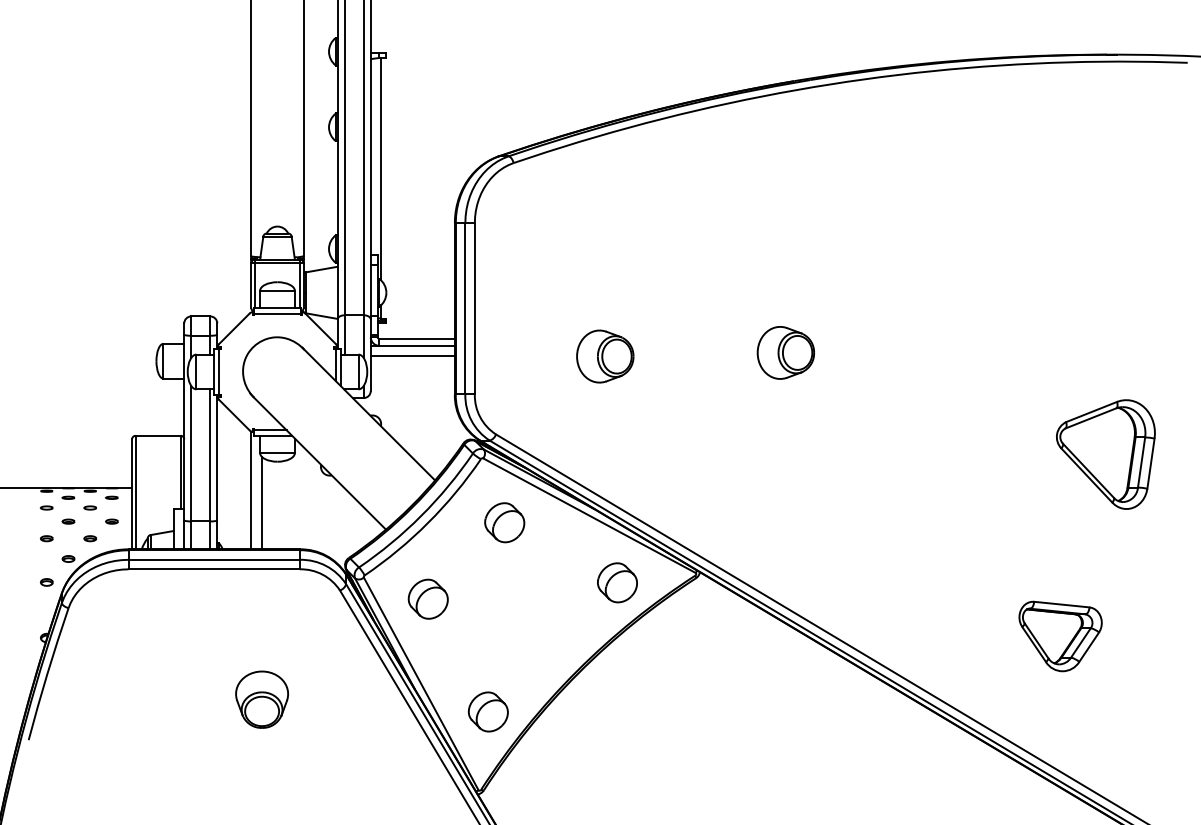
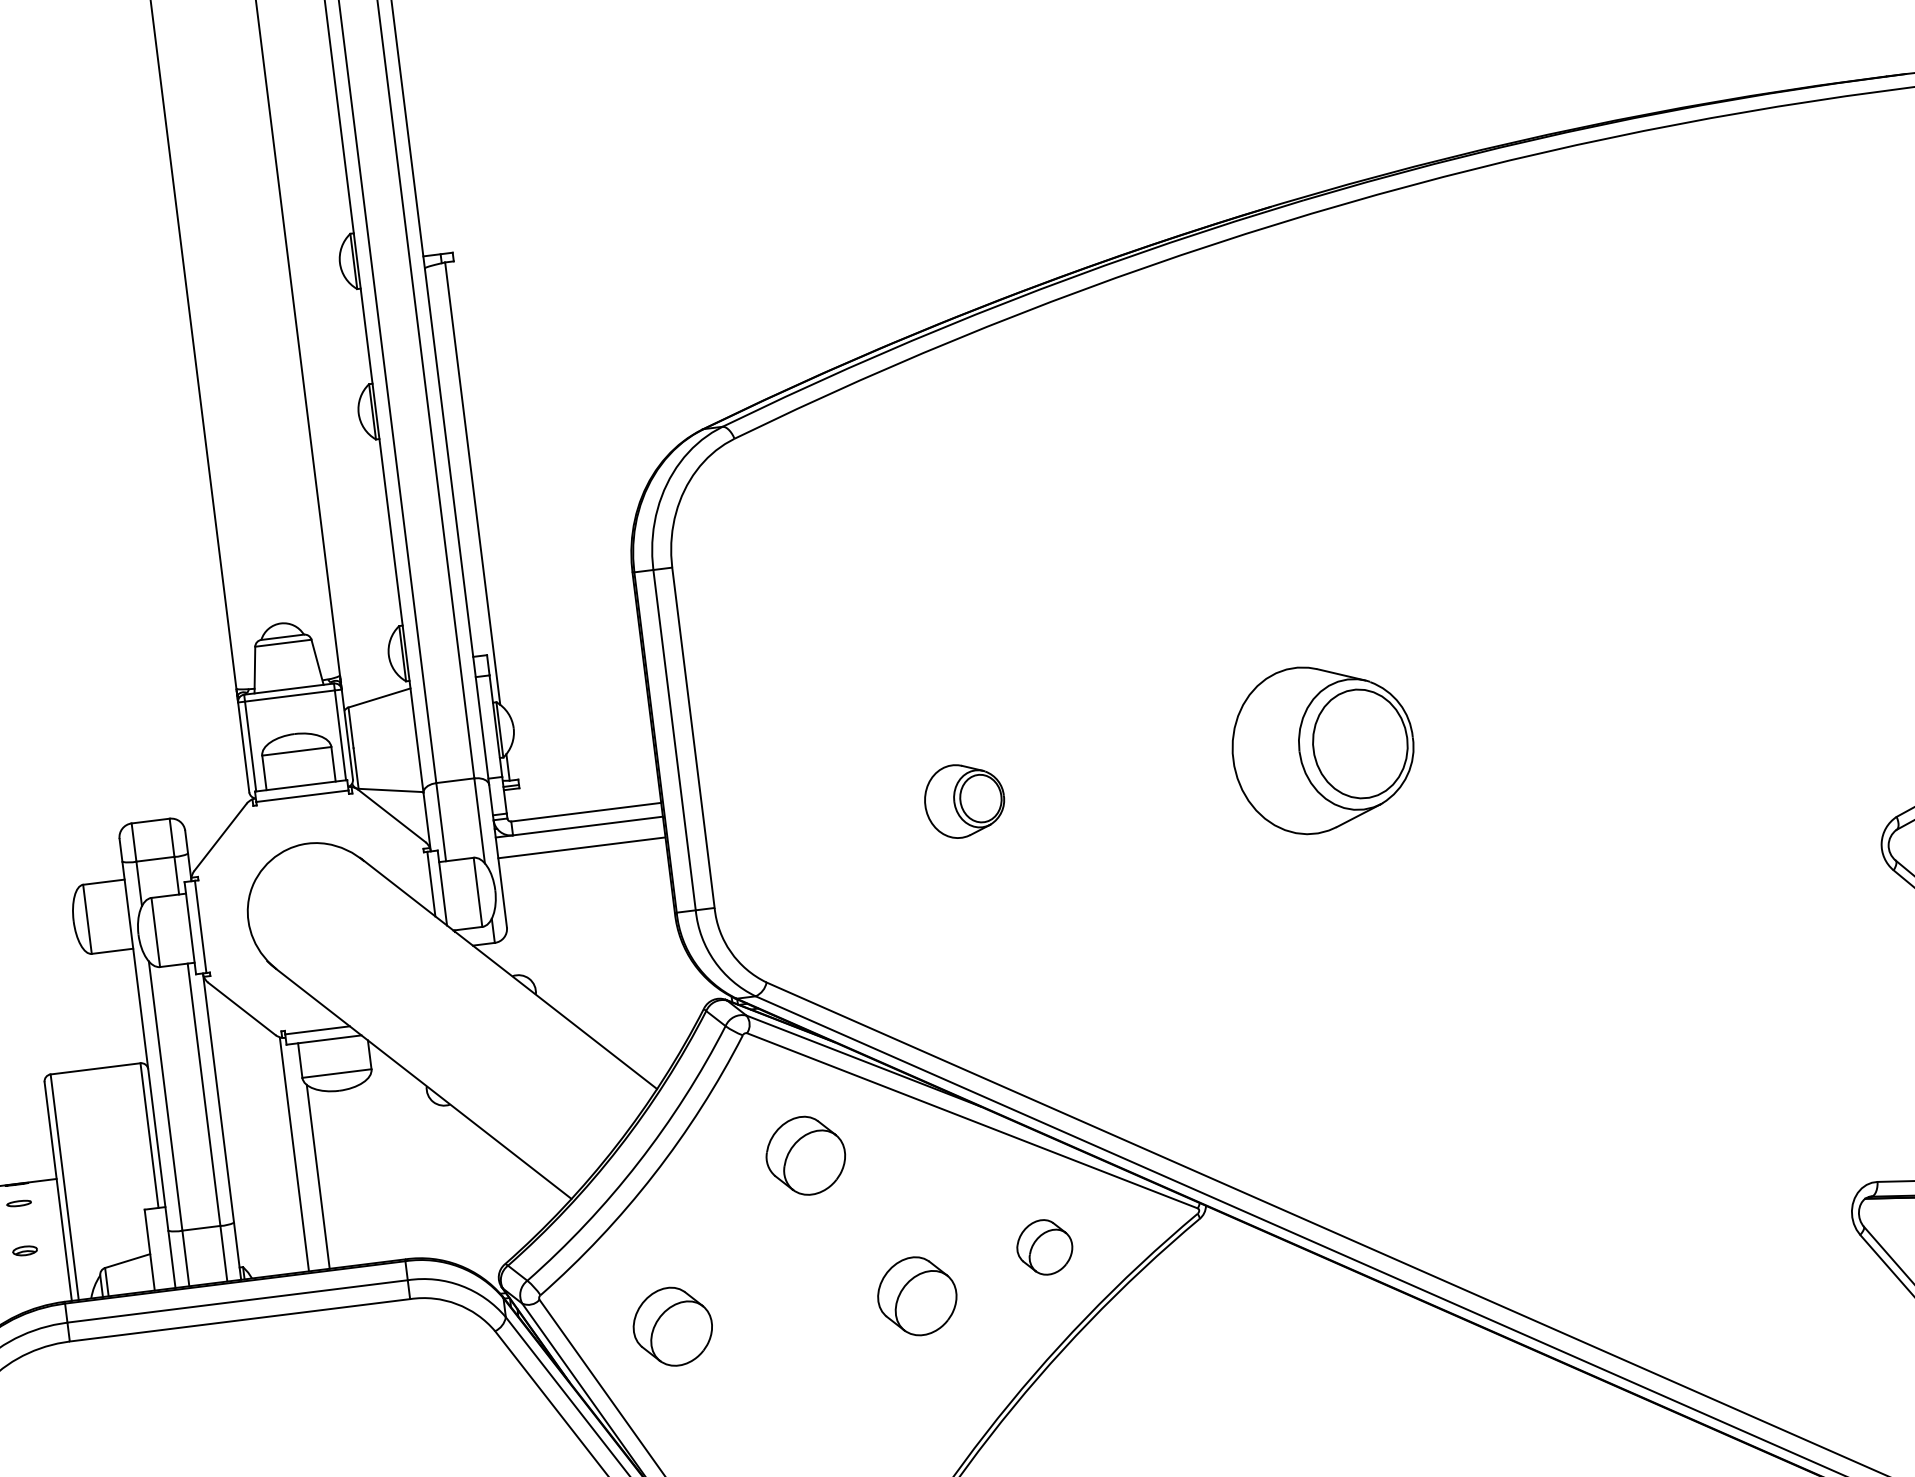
part: (785, 352) -> (1321, 747), size x1.6
part: (605, 356) -> (964, 800), size x0.7
part: (617, 582) -> (1044, 1246), size x0.7
part: (550, 598) -> (915, 1295), added

